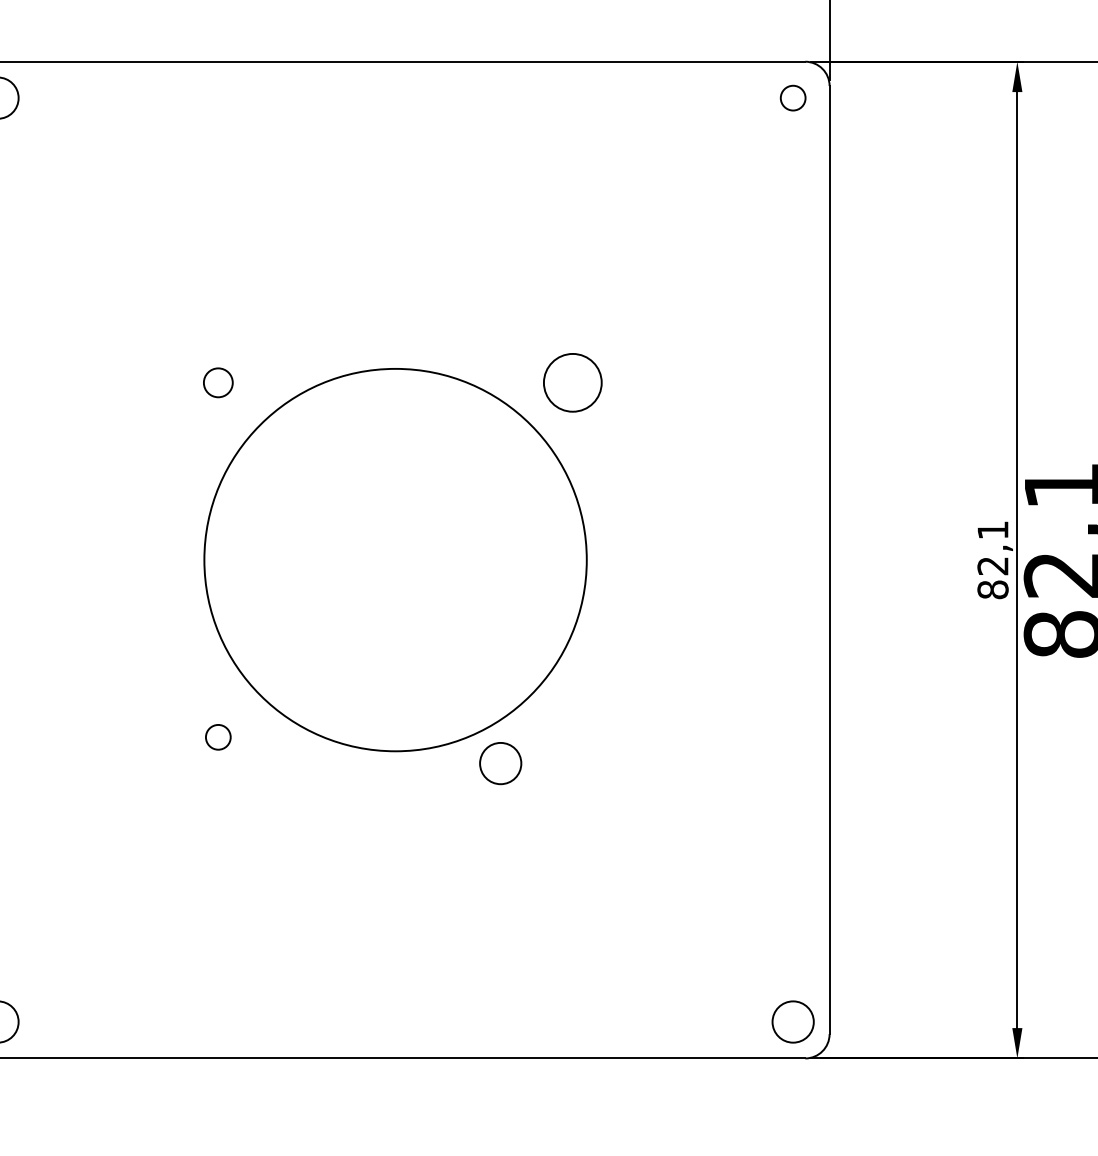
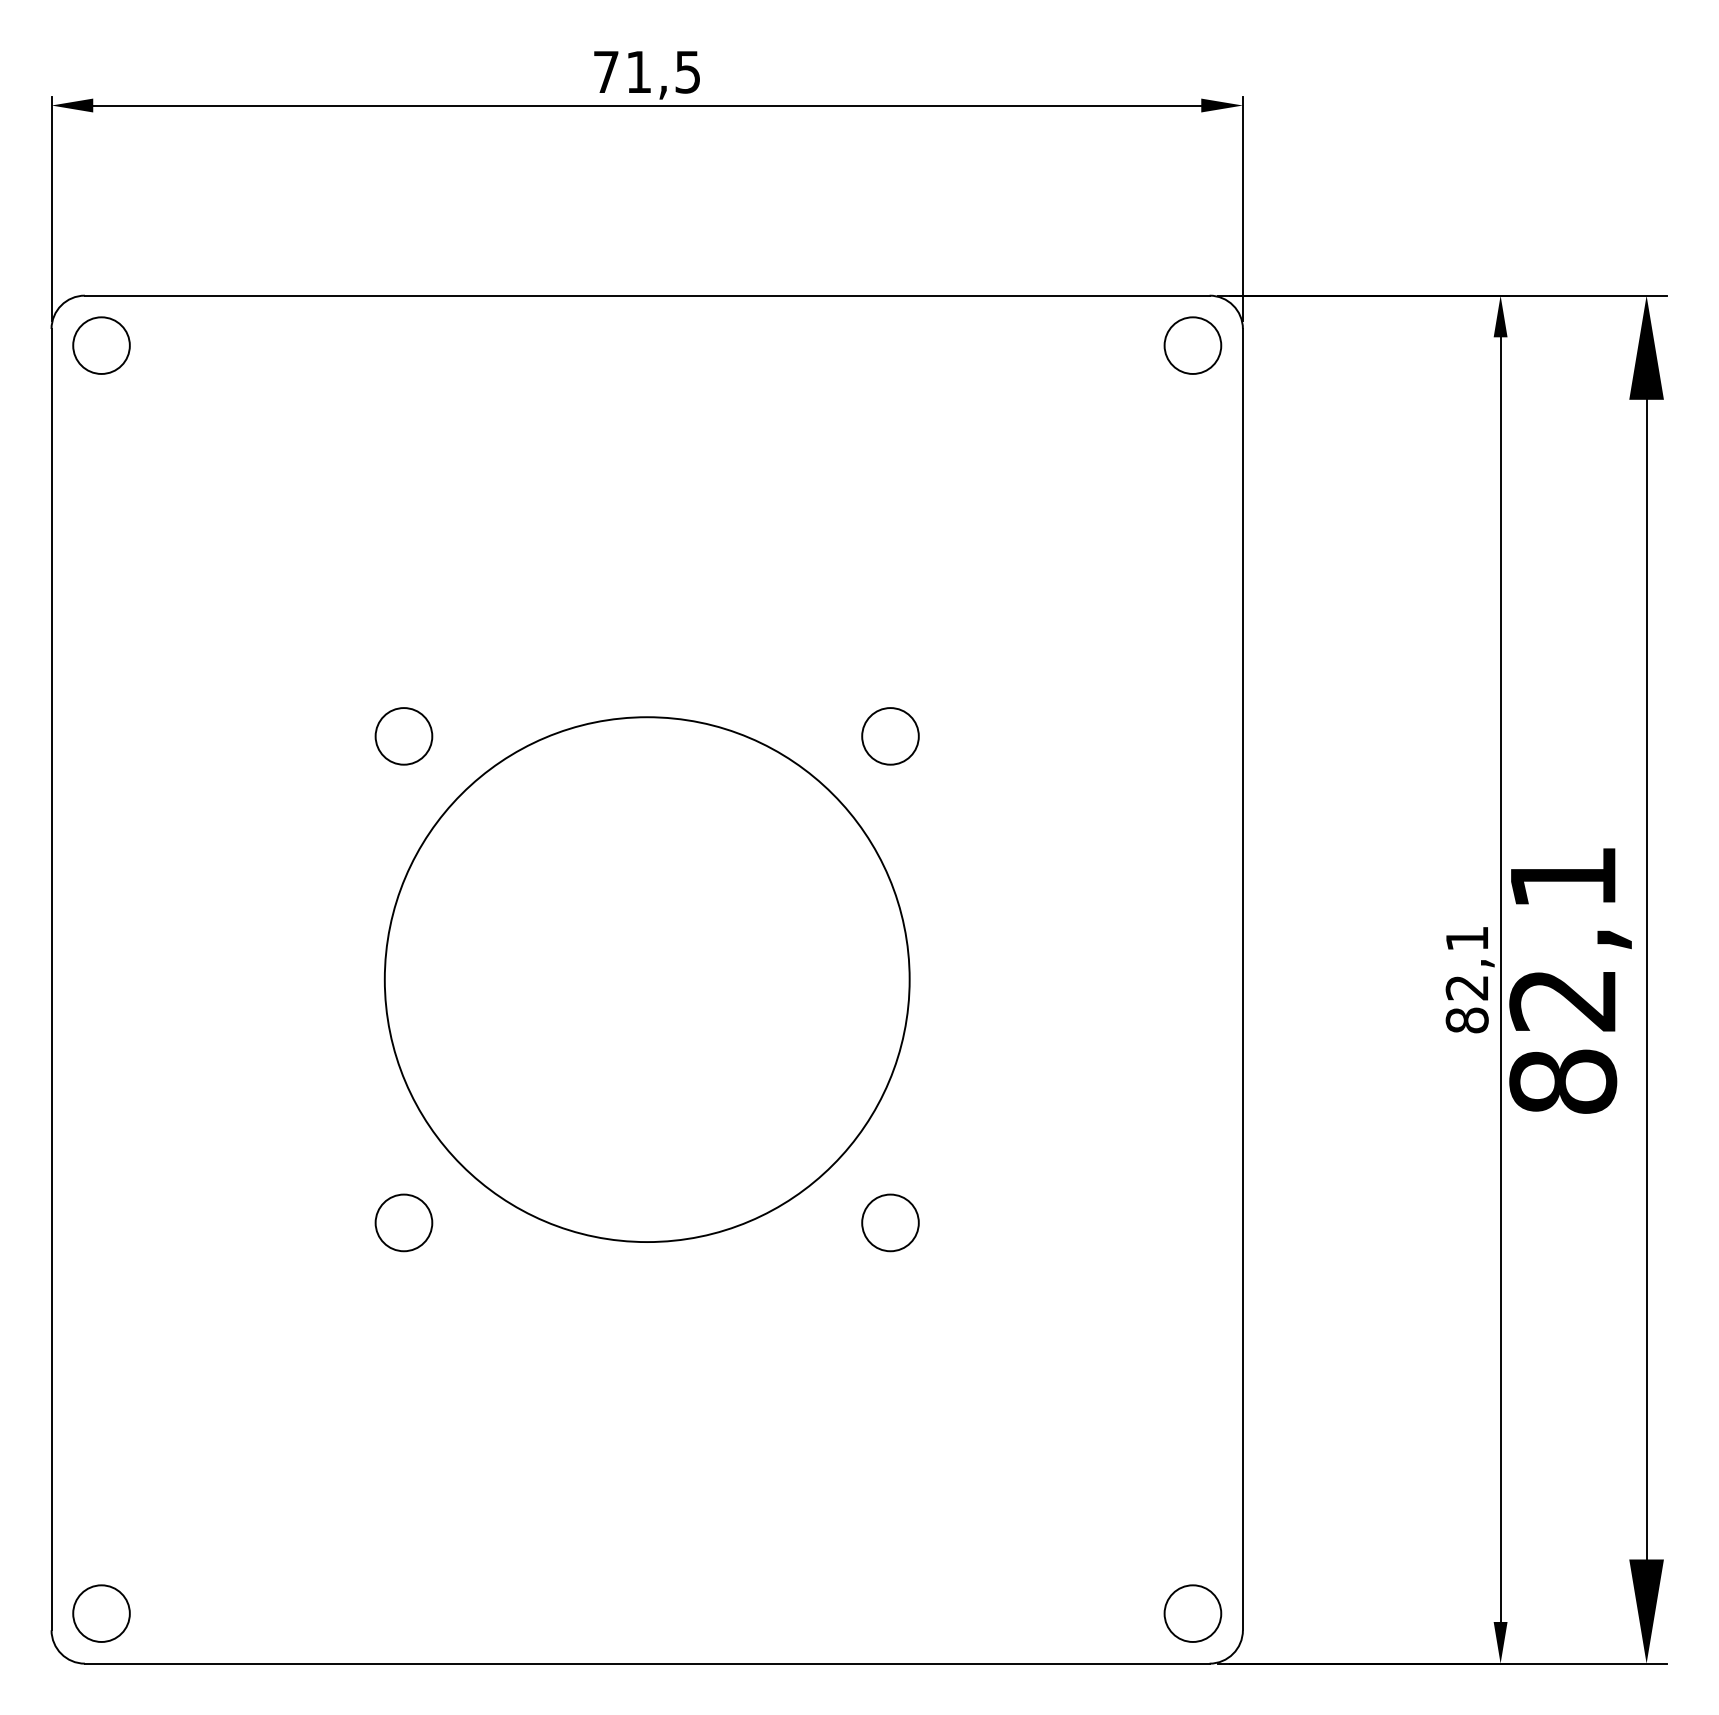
circle: (792, 98) -> (1192, 345), size x1.67
circle: (218, 382) -> (403, 736), size x1.43
circle: (572, 382) -> (890, 736), size x0.71
circle: (218, 737) -> (403, 1222), size x1.67
circle: (500, 763) -> (890, 1222), moved

